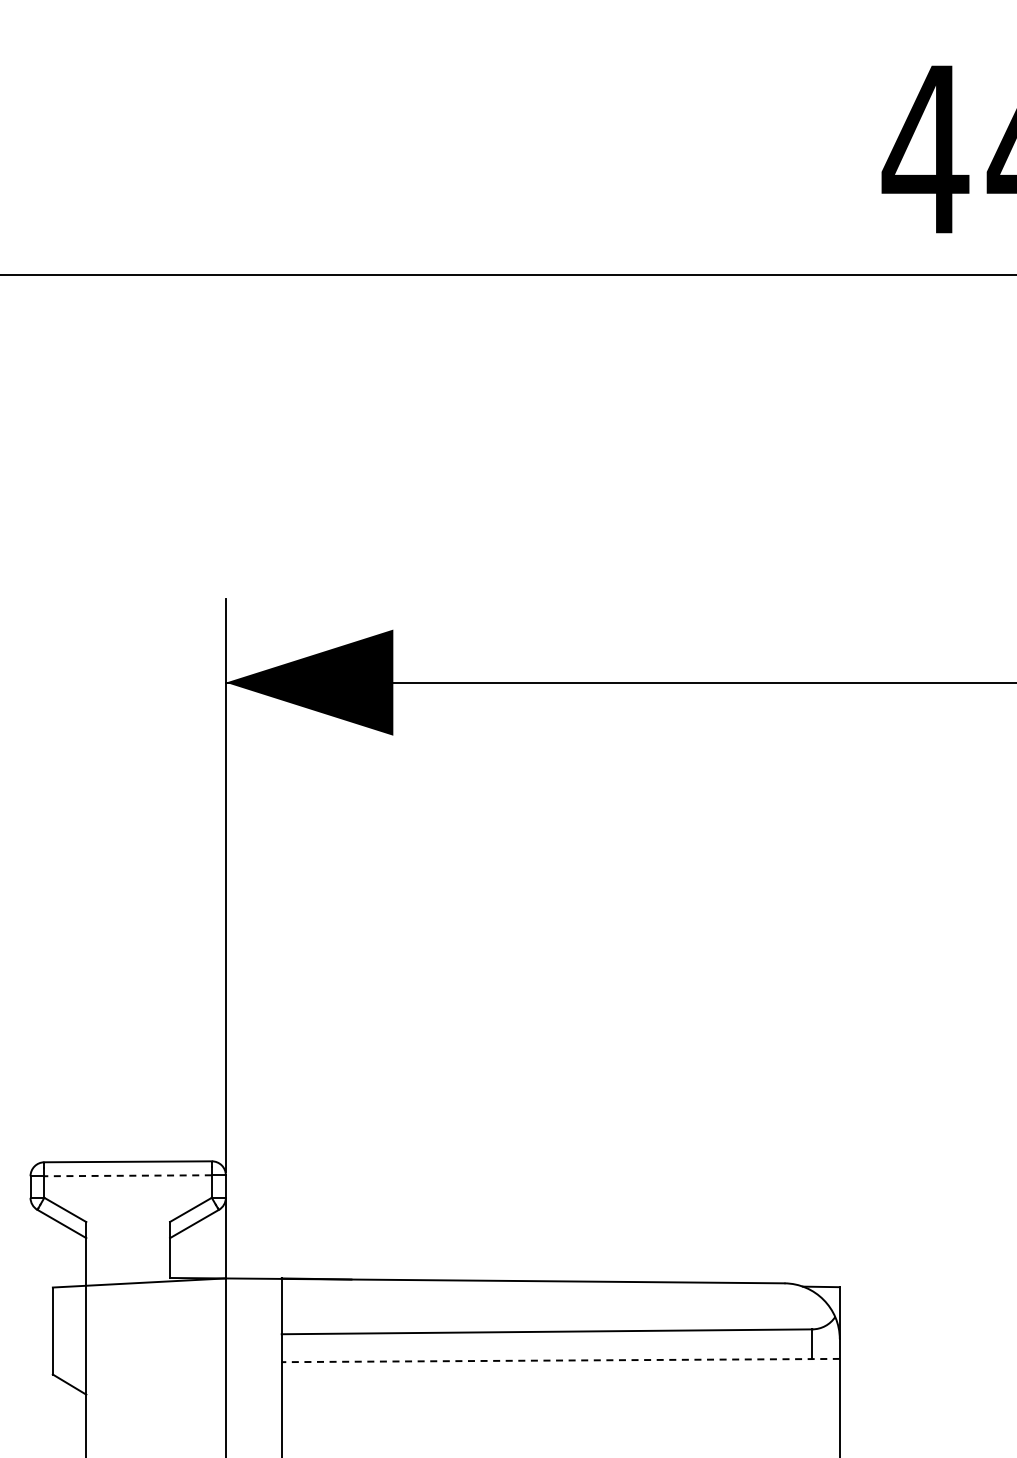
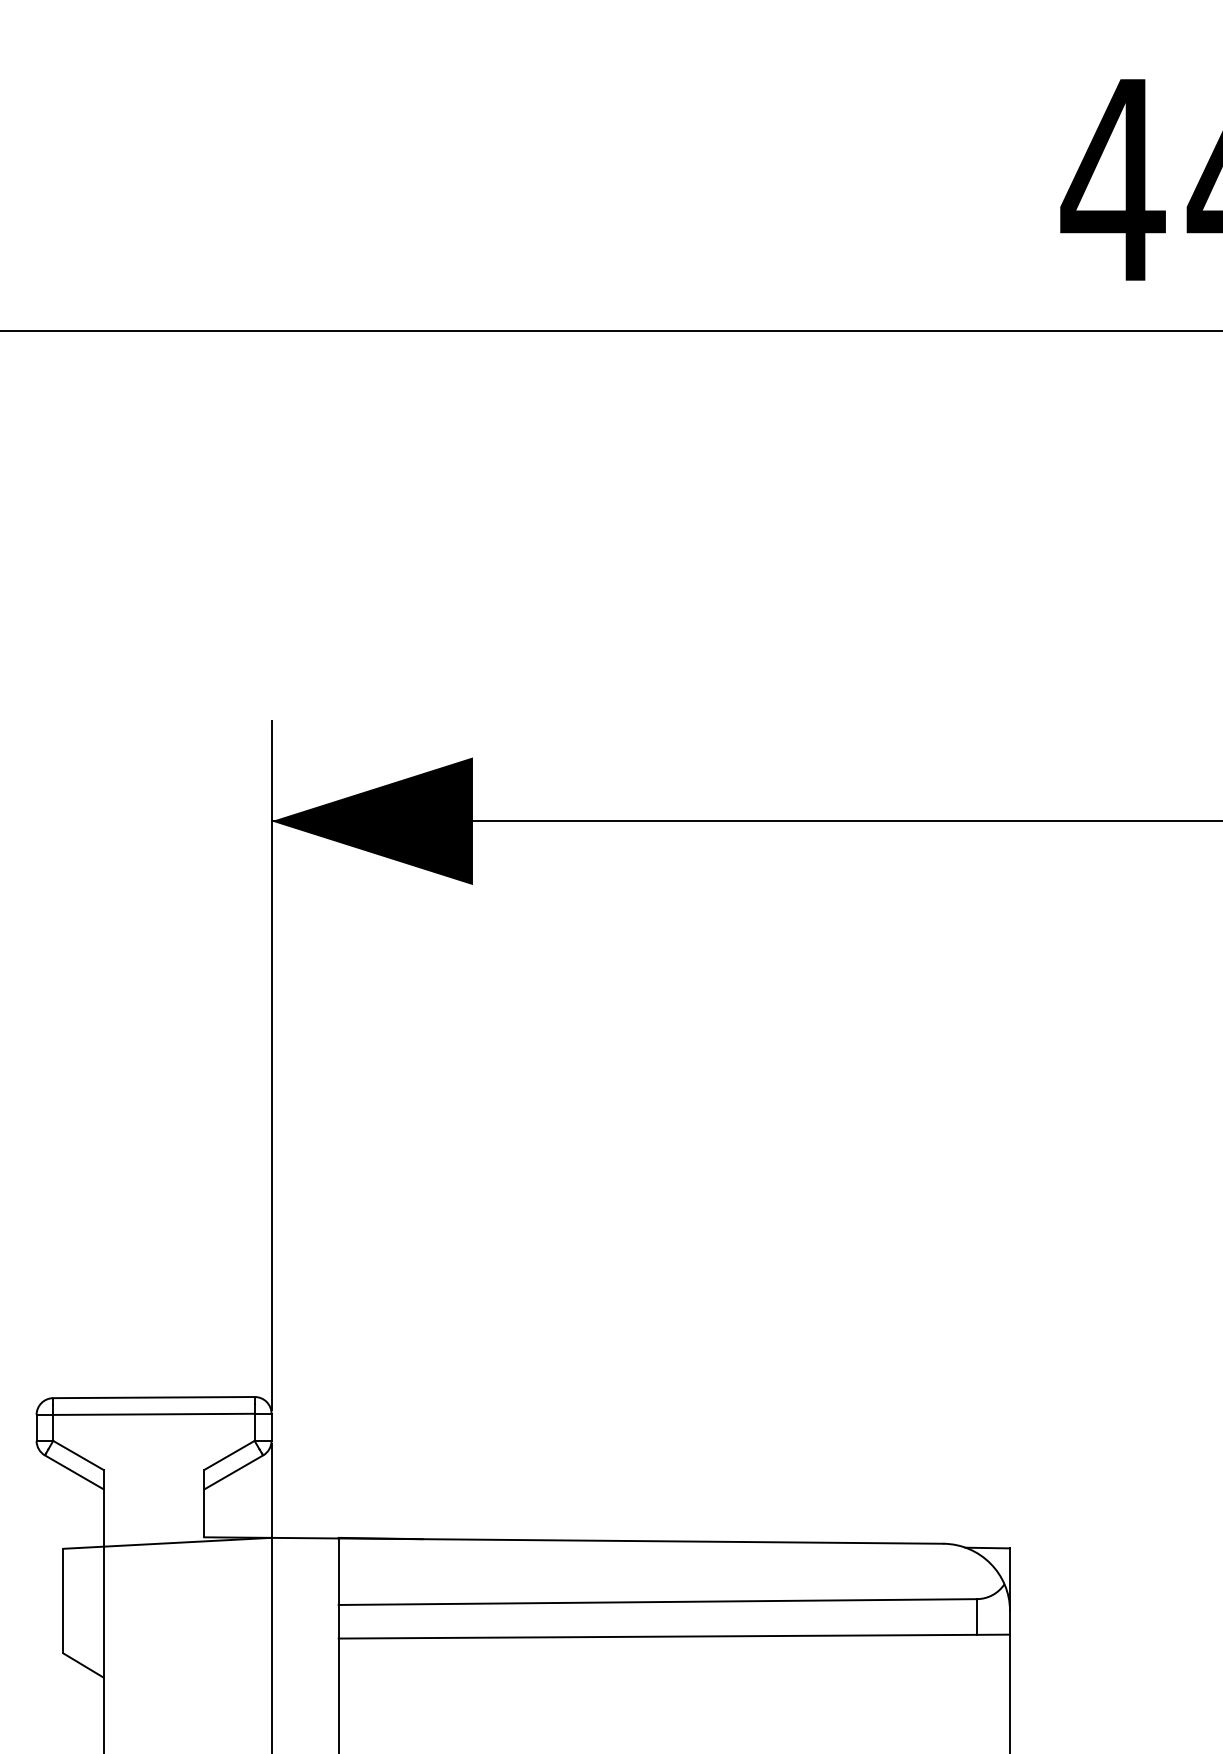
line: (128, 1175) -> (154, 1414), dashed -> solid
line: (560, 1360) -> (674, 1636), dashed -> solid

